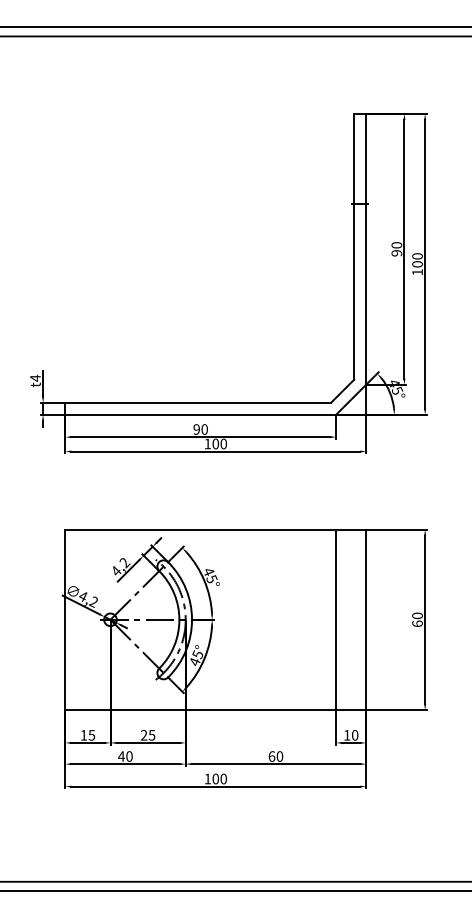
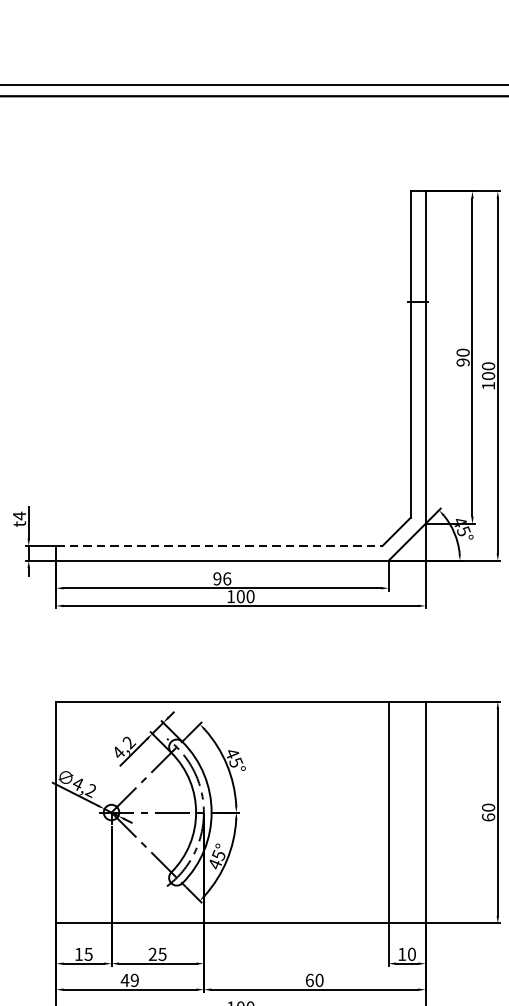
line: (198, 402) -> (219, 545), solid -> dashed
text: (204, 429) -> (226, 578), 90 -> 96
text: (129, 756) -> (134, 980), 40 -> 49

